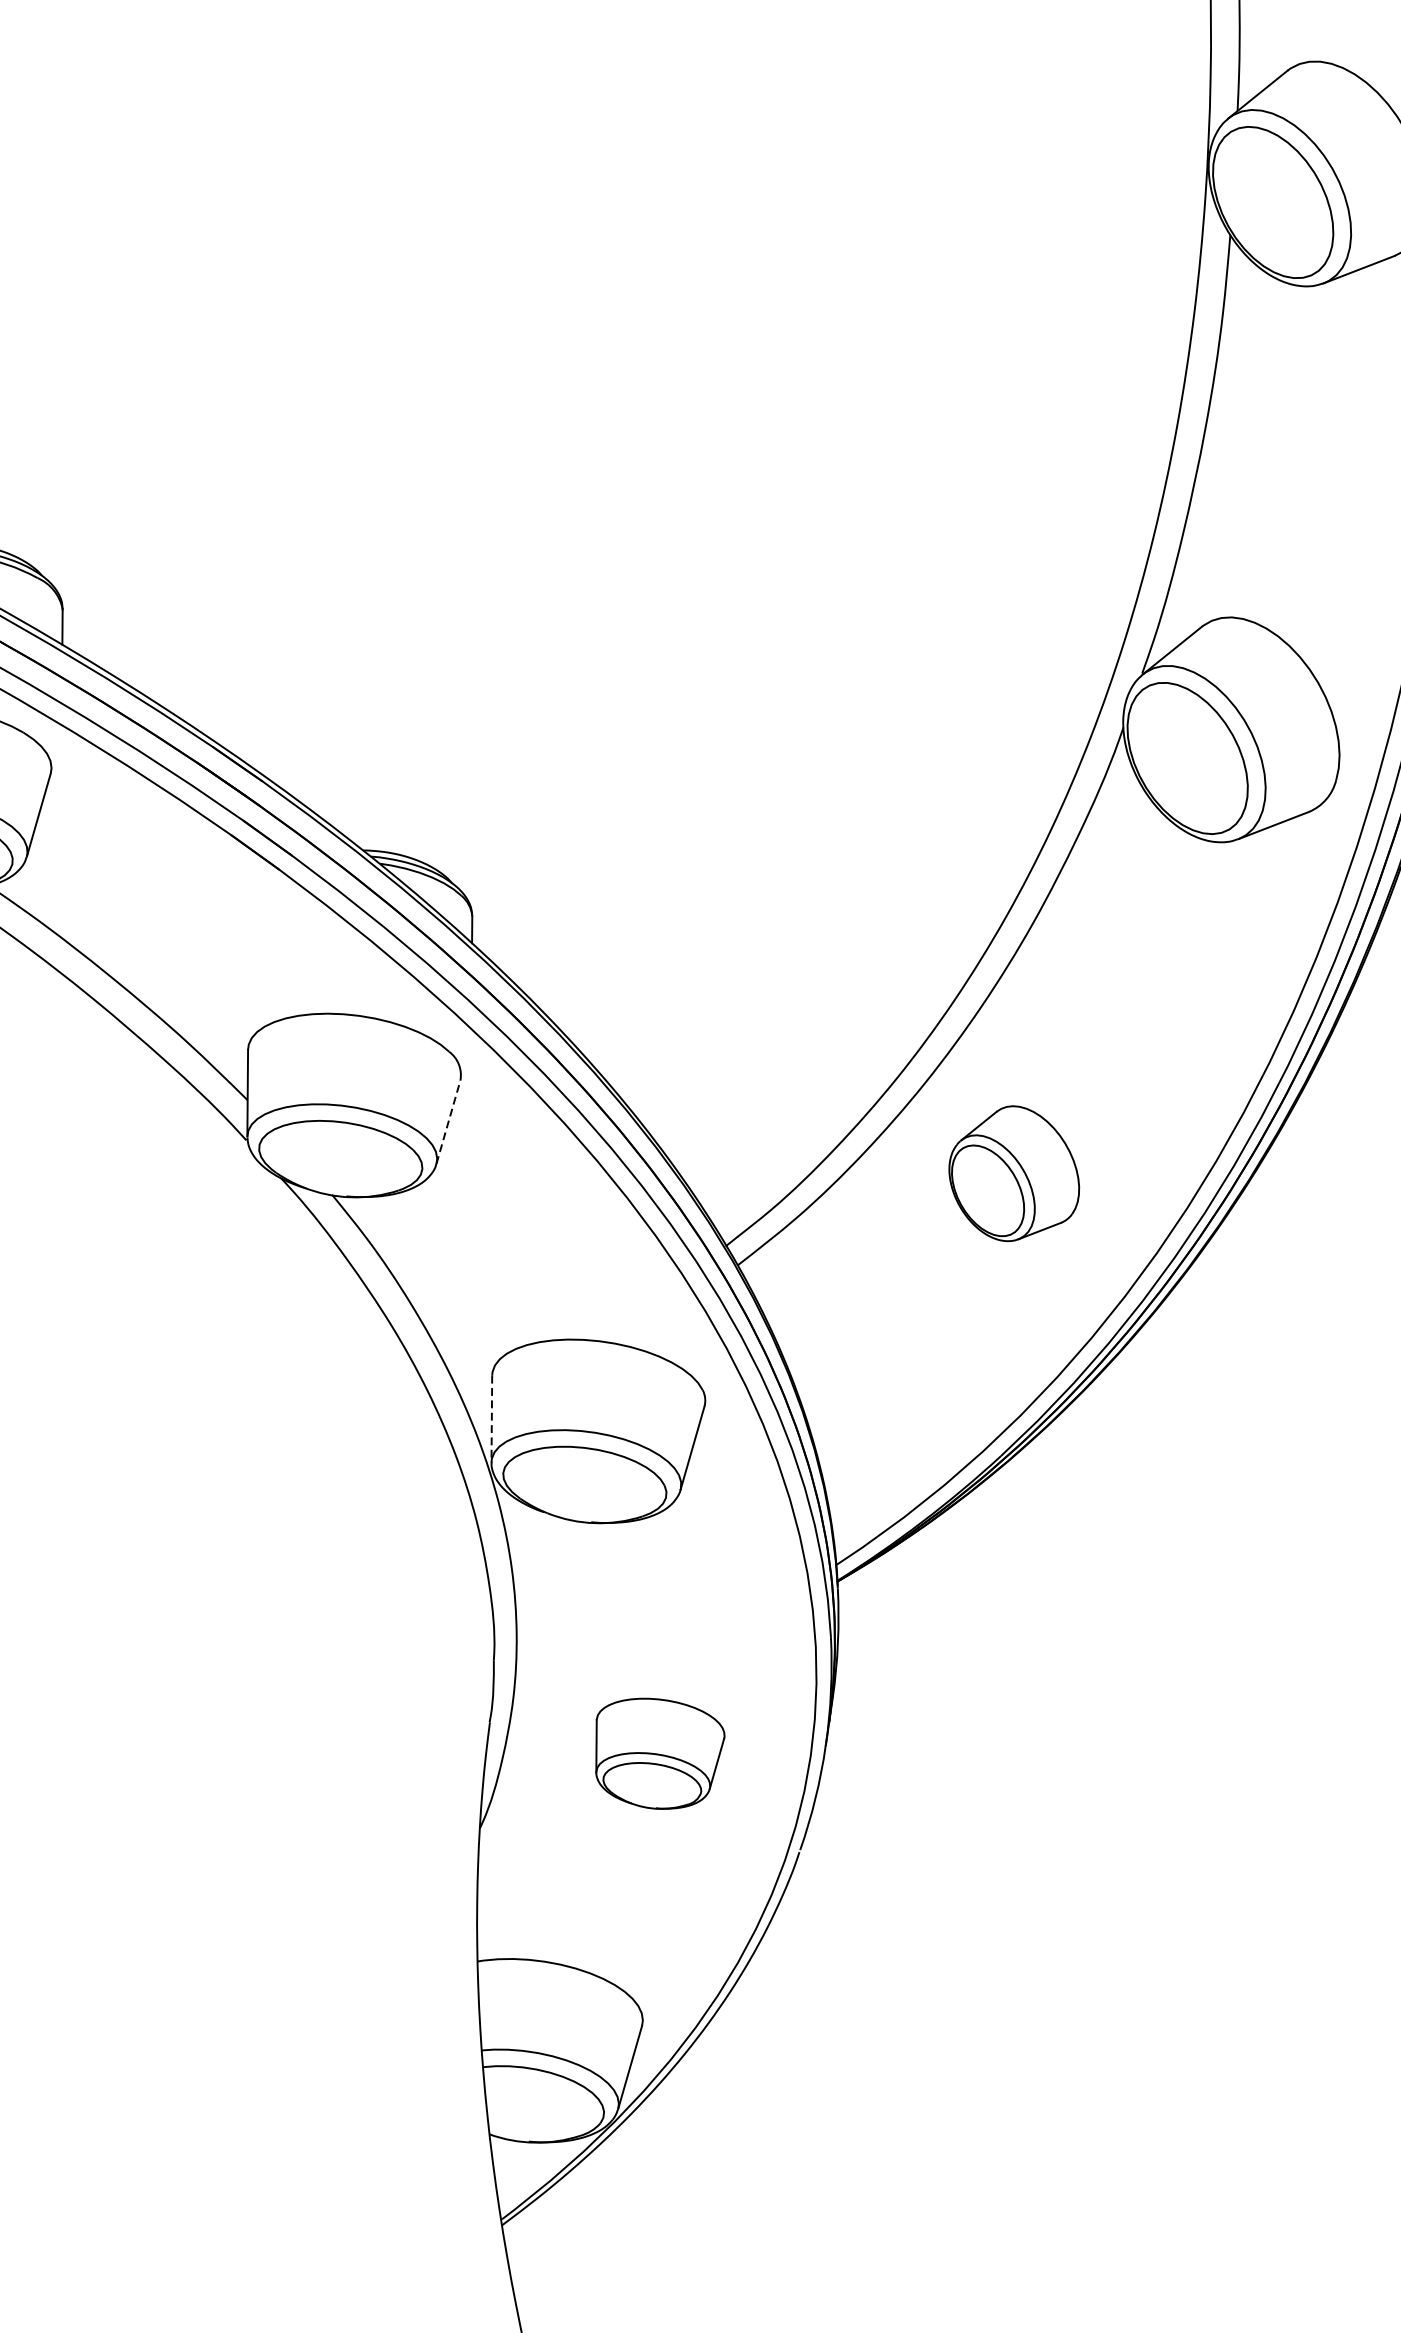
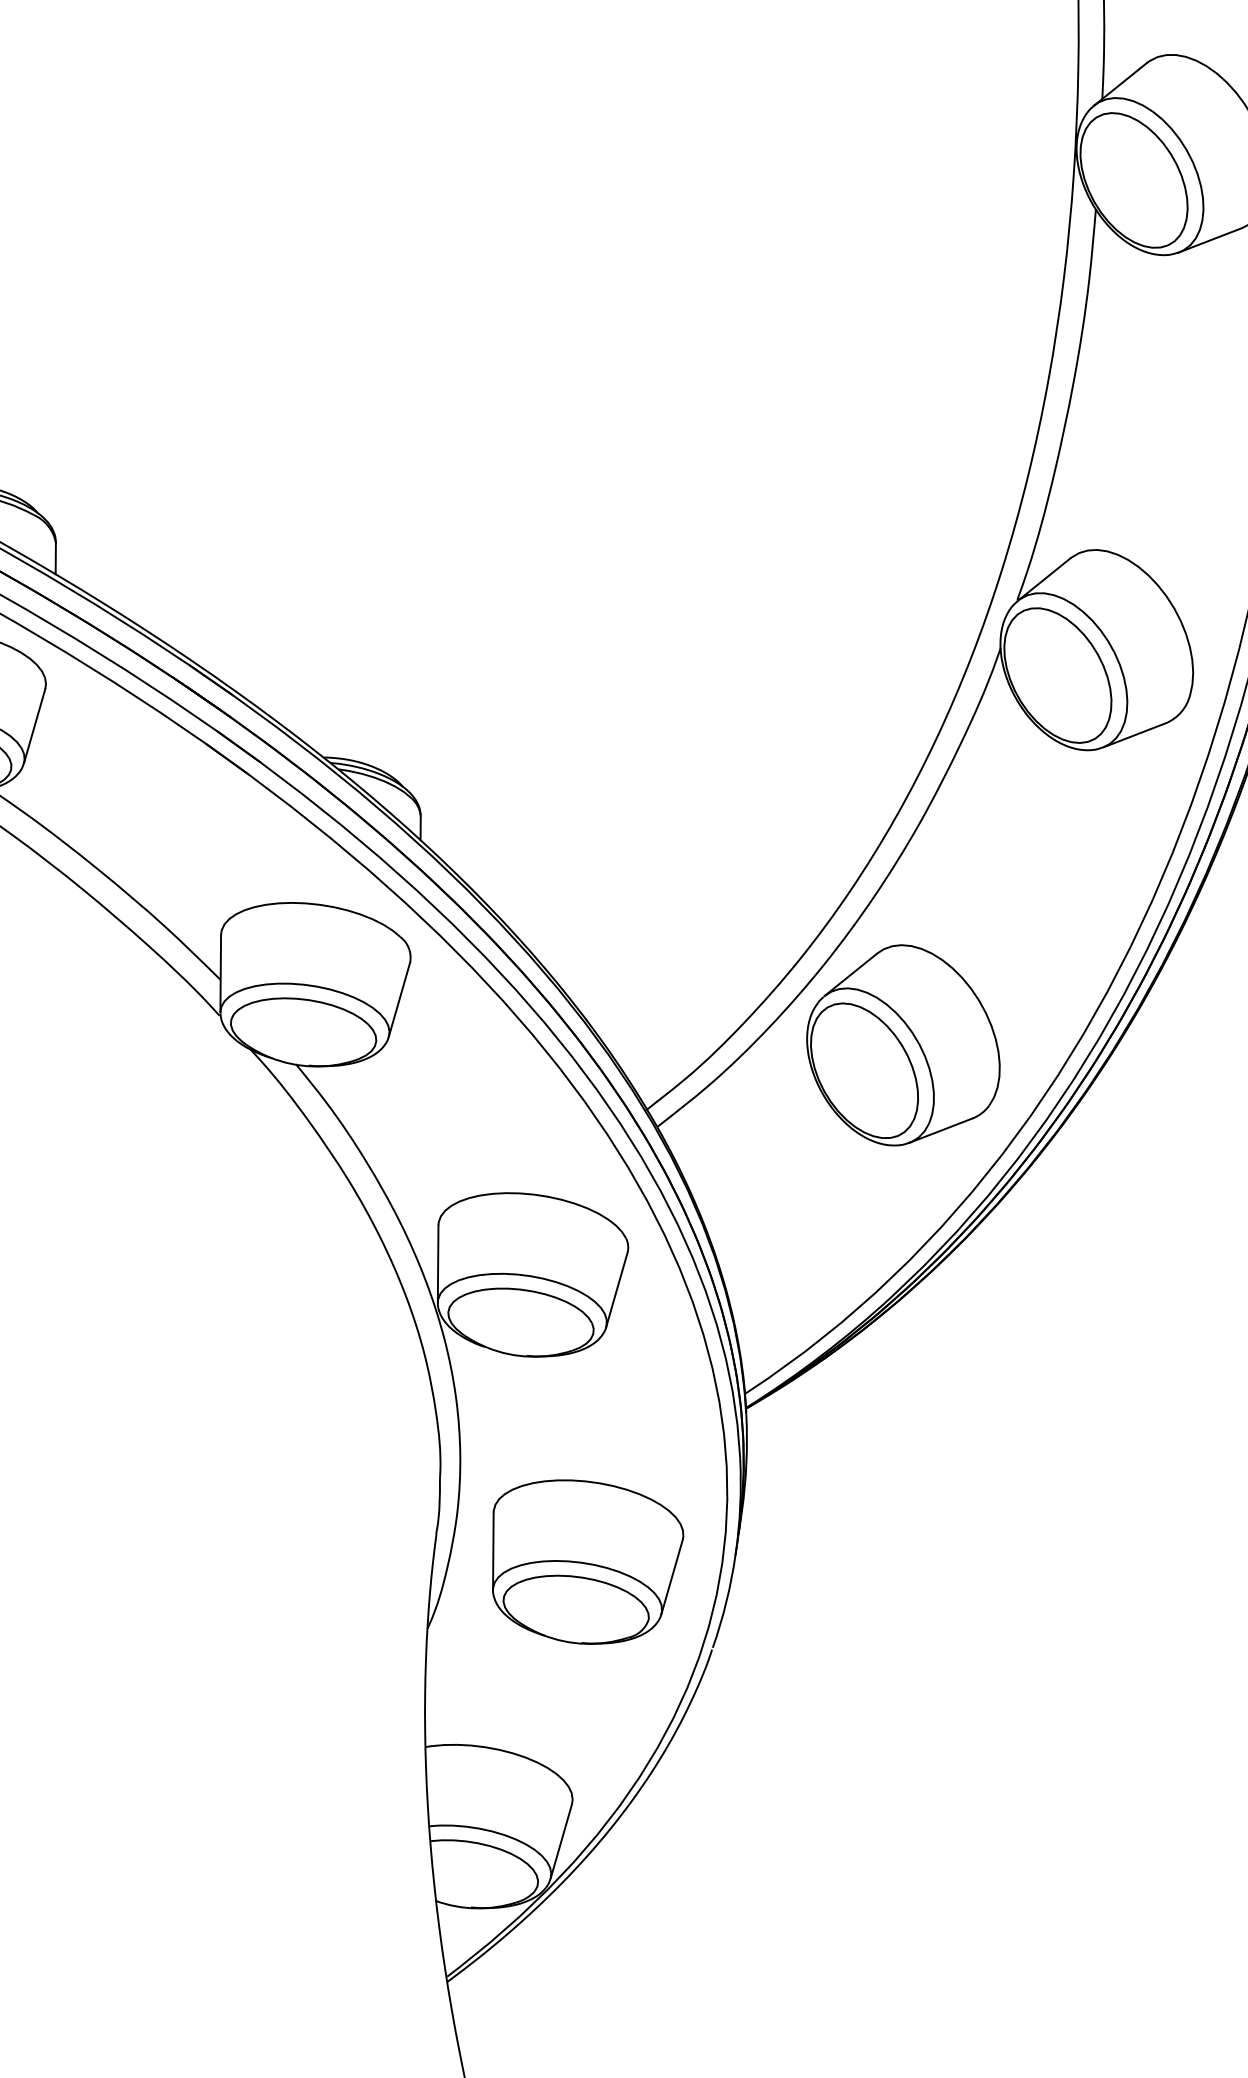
line: (448, 1122) -> (399, 999), dashed -> solid
part: (1014, 1173) -> (903, 1045), size x1.67
line: (492, 1418) -> (438, 1263), dashed -> solid
part: (660, 1753) -> (588, 1561), size x1.67

